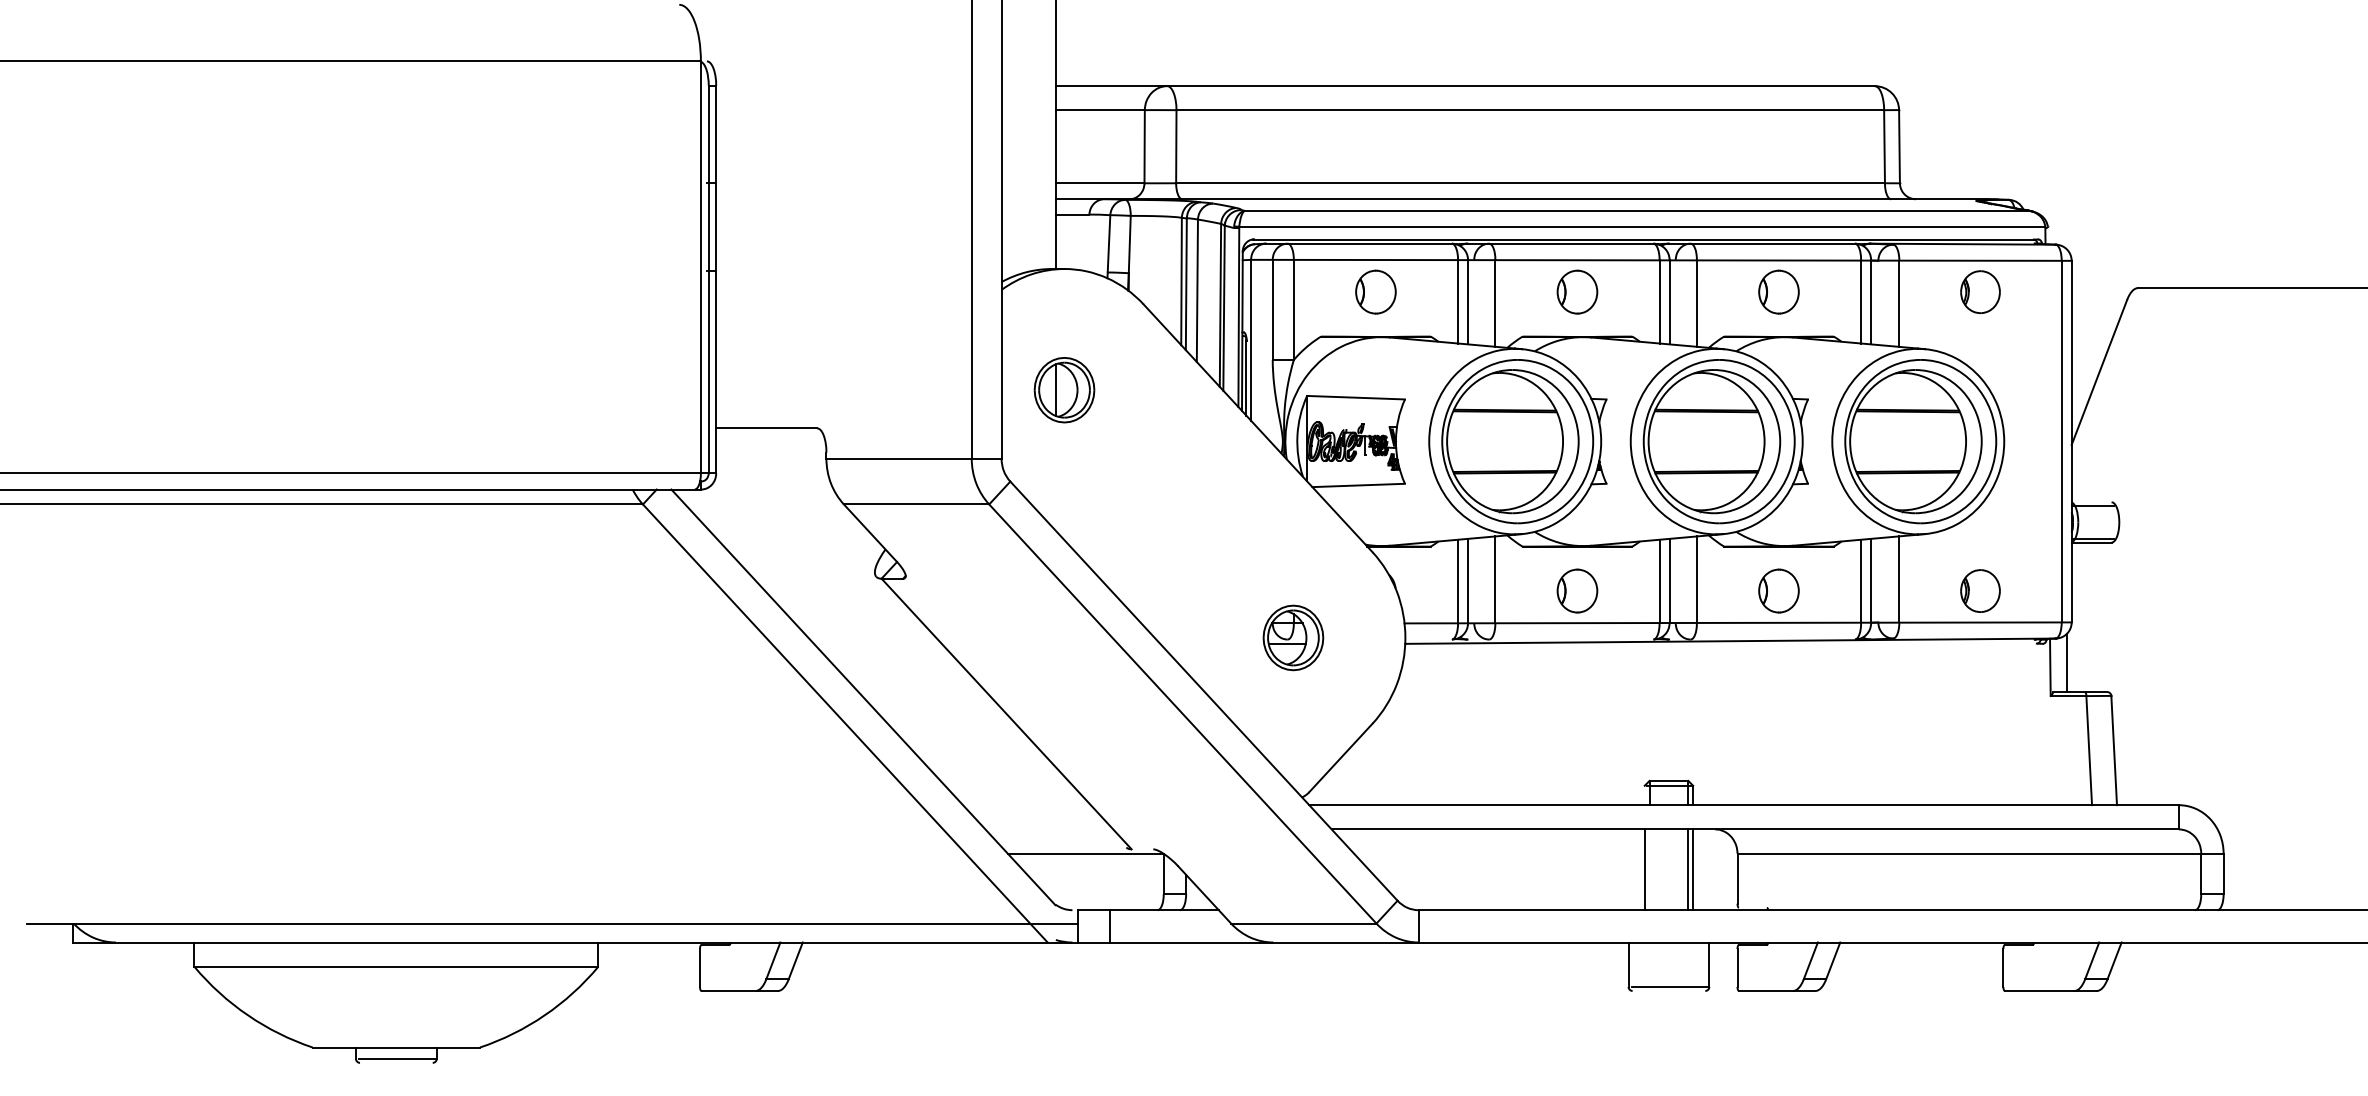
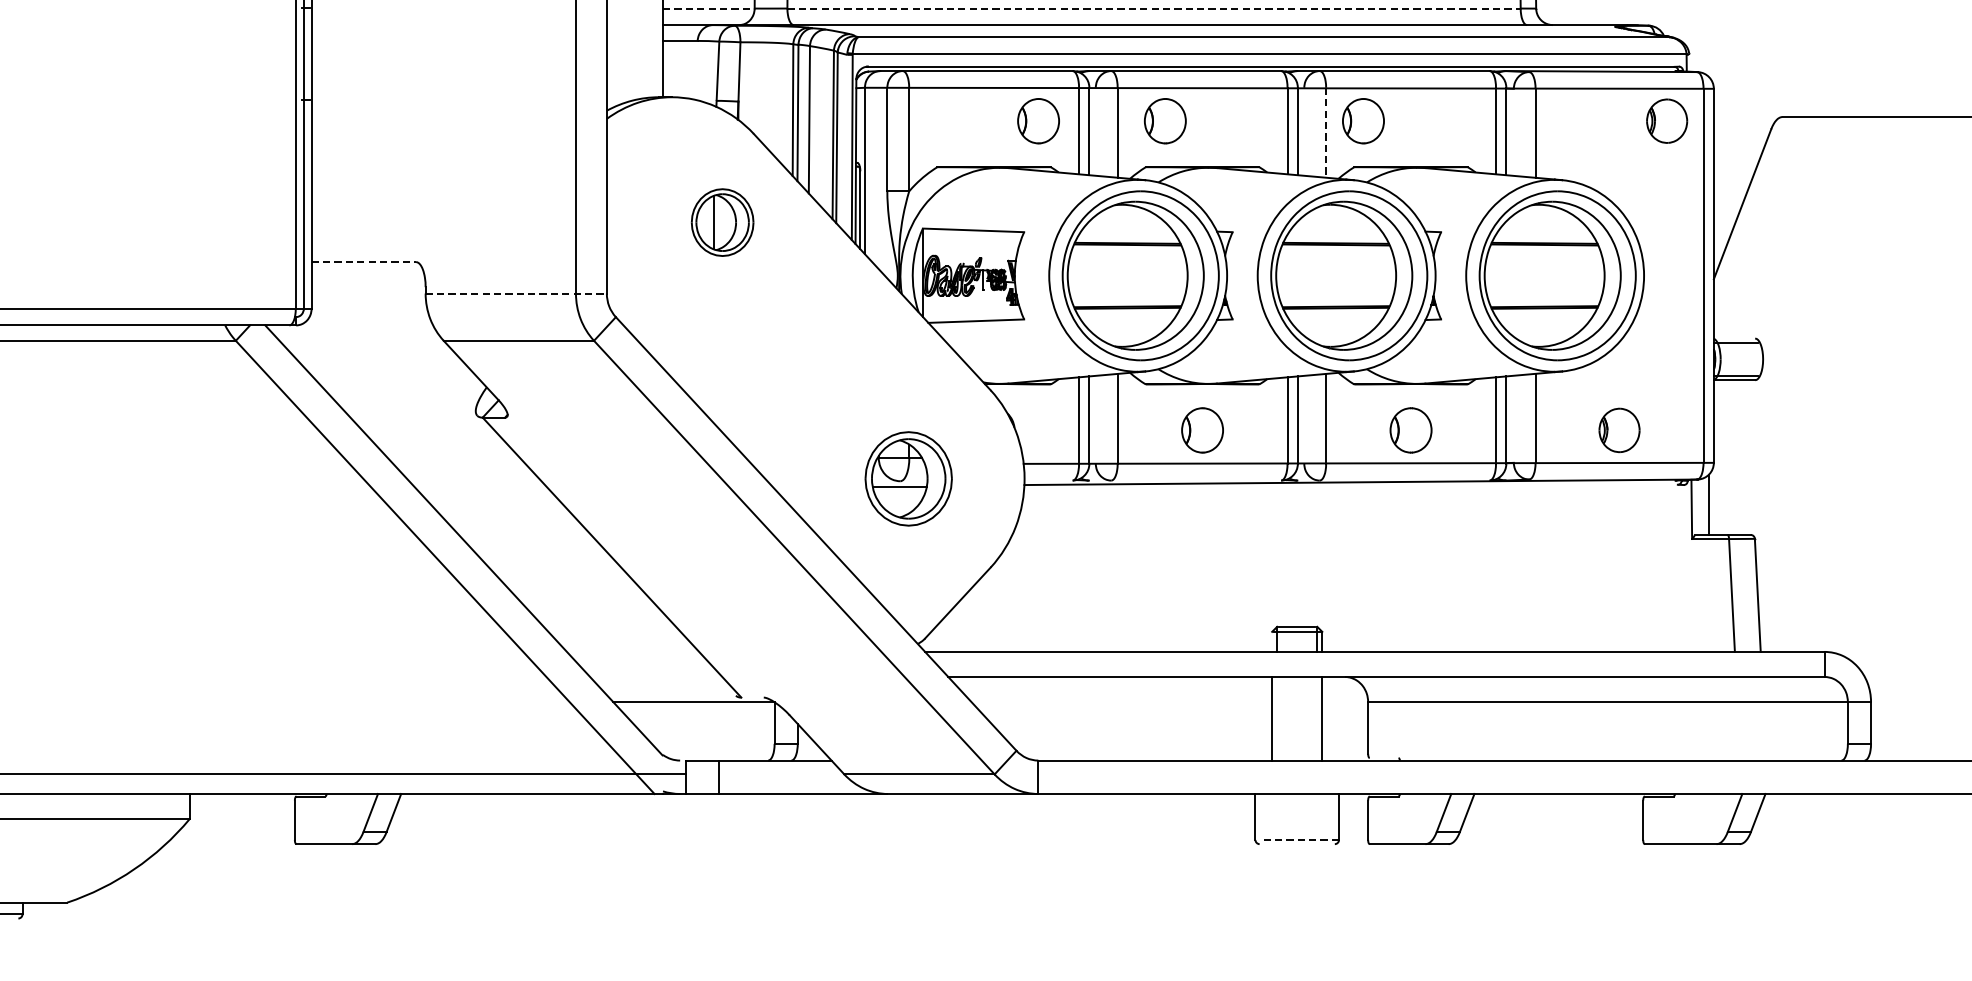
line: (1100, 183) -> (709, 8), solid -> dashed
line: (1531, 183) -> (1155, 8), solid -> dashed
part: (1375, 291) -> (1038, 120), moved
part: (1577, 291) -> (1165, 120), moved
part: (1778, 291) -> (1362, 120), moved
part: (1980, 292) -> (1667, 121), moved
line: (1696, 303) -> (1325, 132), solid -> dashed
part: (1064, 390) -> (722, 222), moved
line: (767, 428) -> (364, 262), solid -> dashed
line: (914, 458) -> (516, 293), solid -> dashed
part: (1293, 637) -> (908, 478), size x1.4
line: (1688, 869) -> (1317, 718), removed
line: (1670, 986) -> (1298, 839), solid -> dashed

